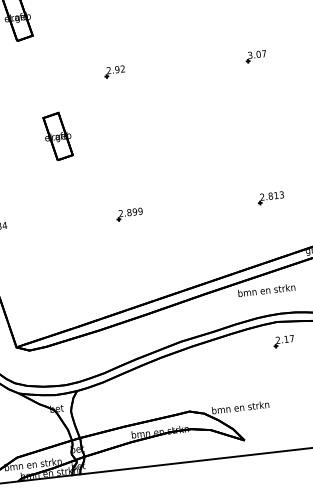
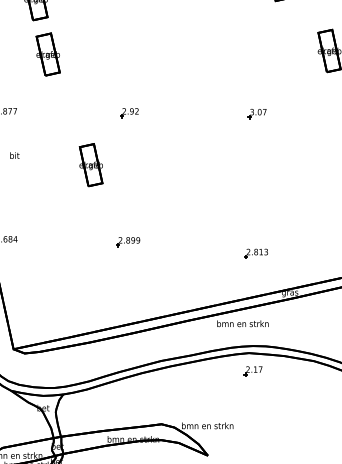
part: (57, 137) -> (90, 165), moved
part: (270, 197) -> (255, 253), moved

